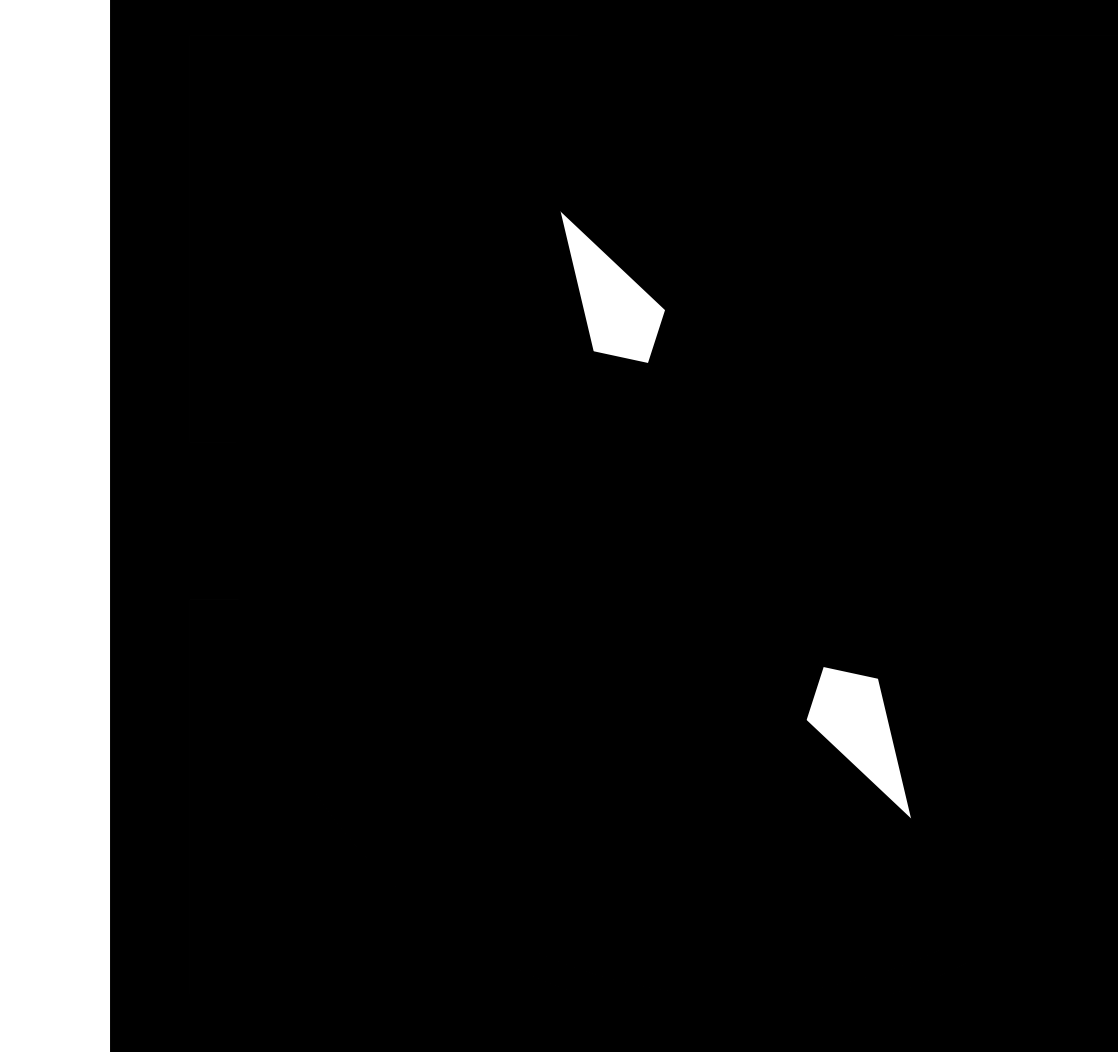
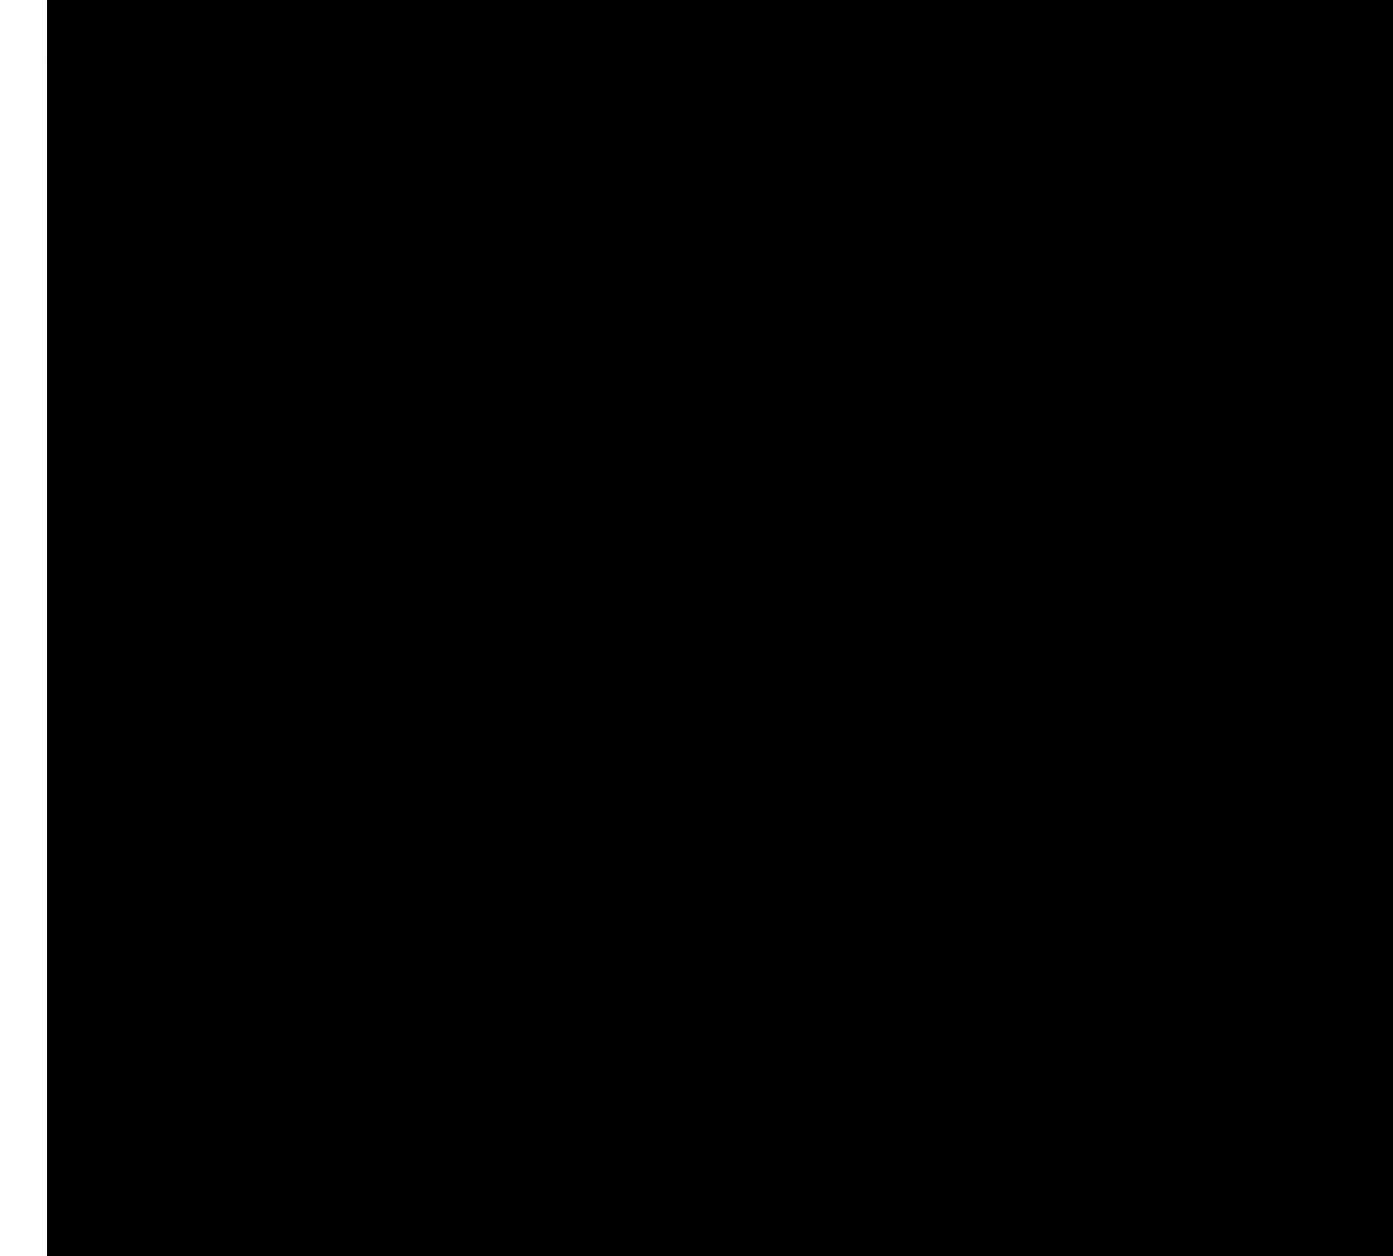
fill: (612, 286) -> (595, 428), added
fill: (858, 743) -> (864, 928), added

